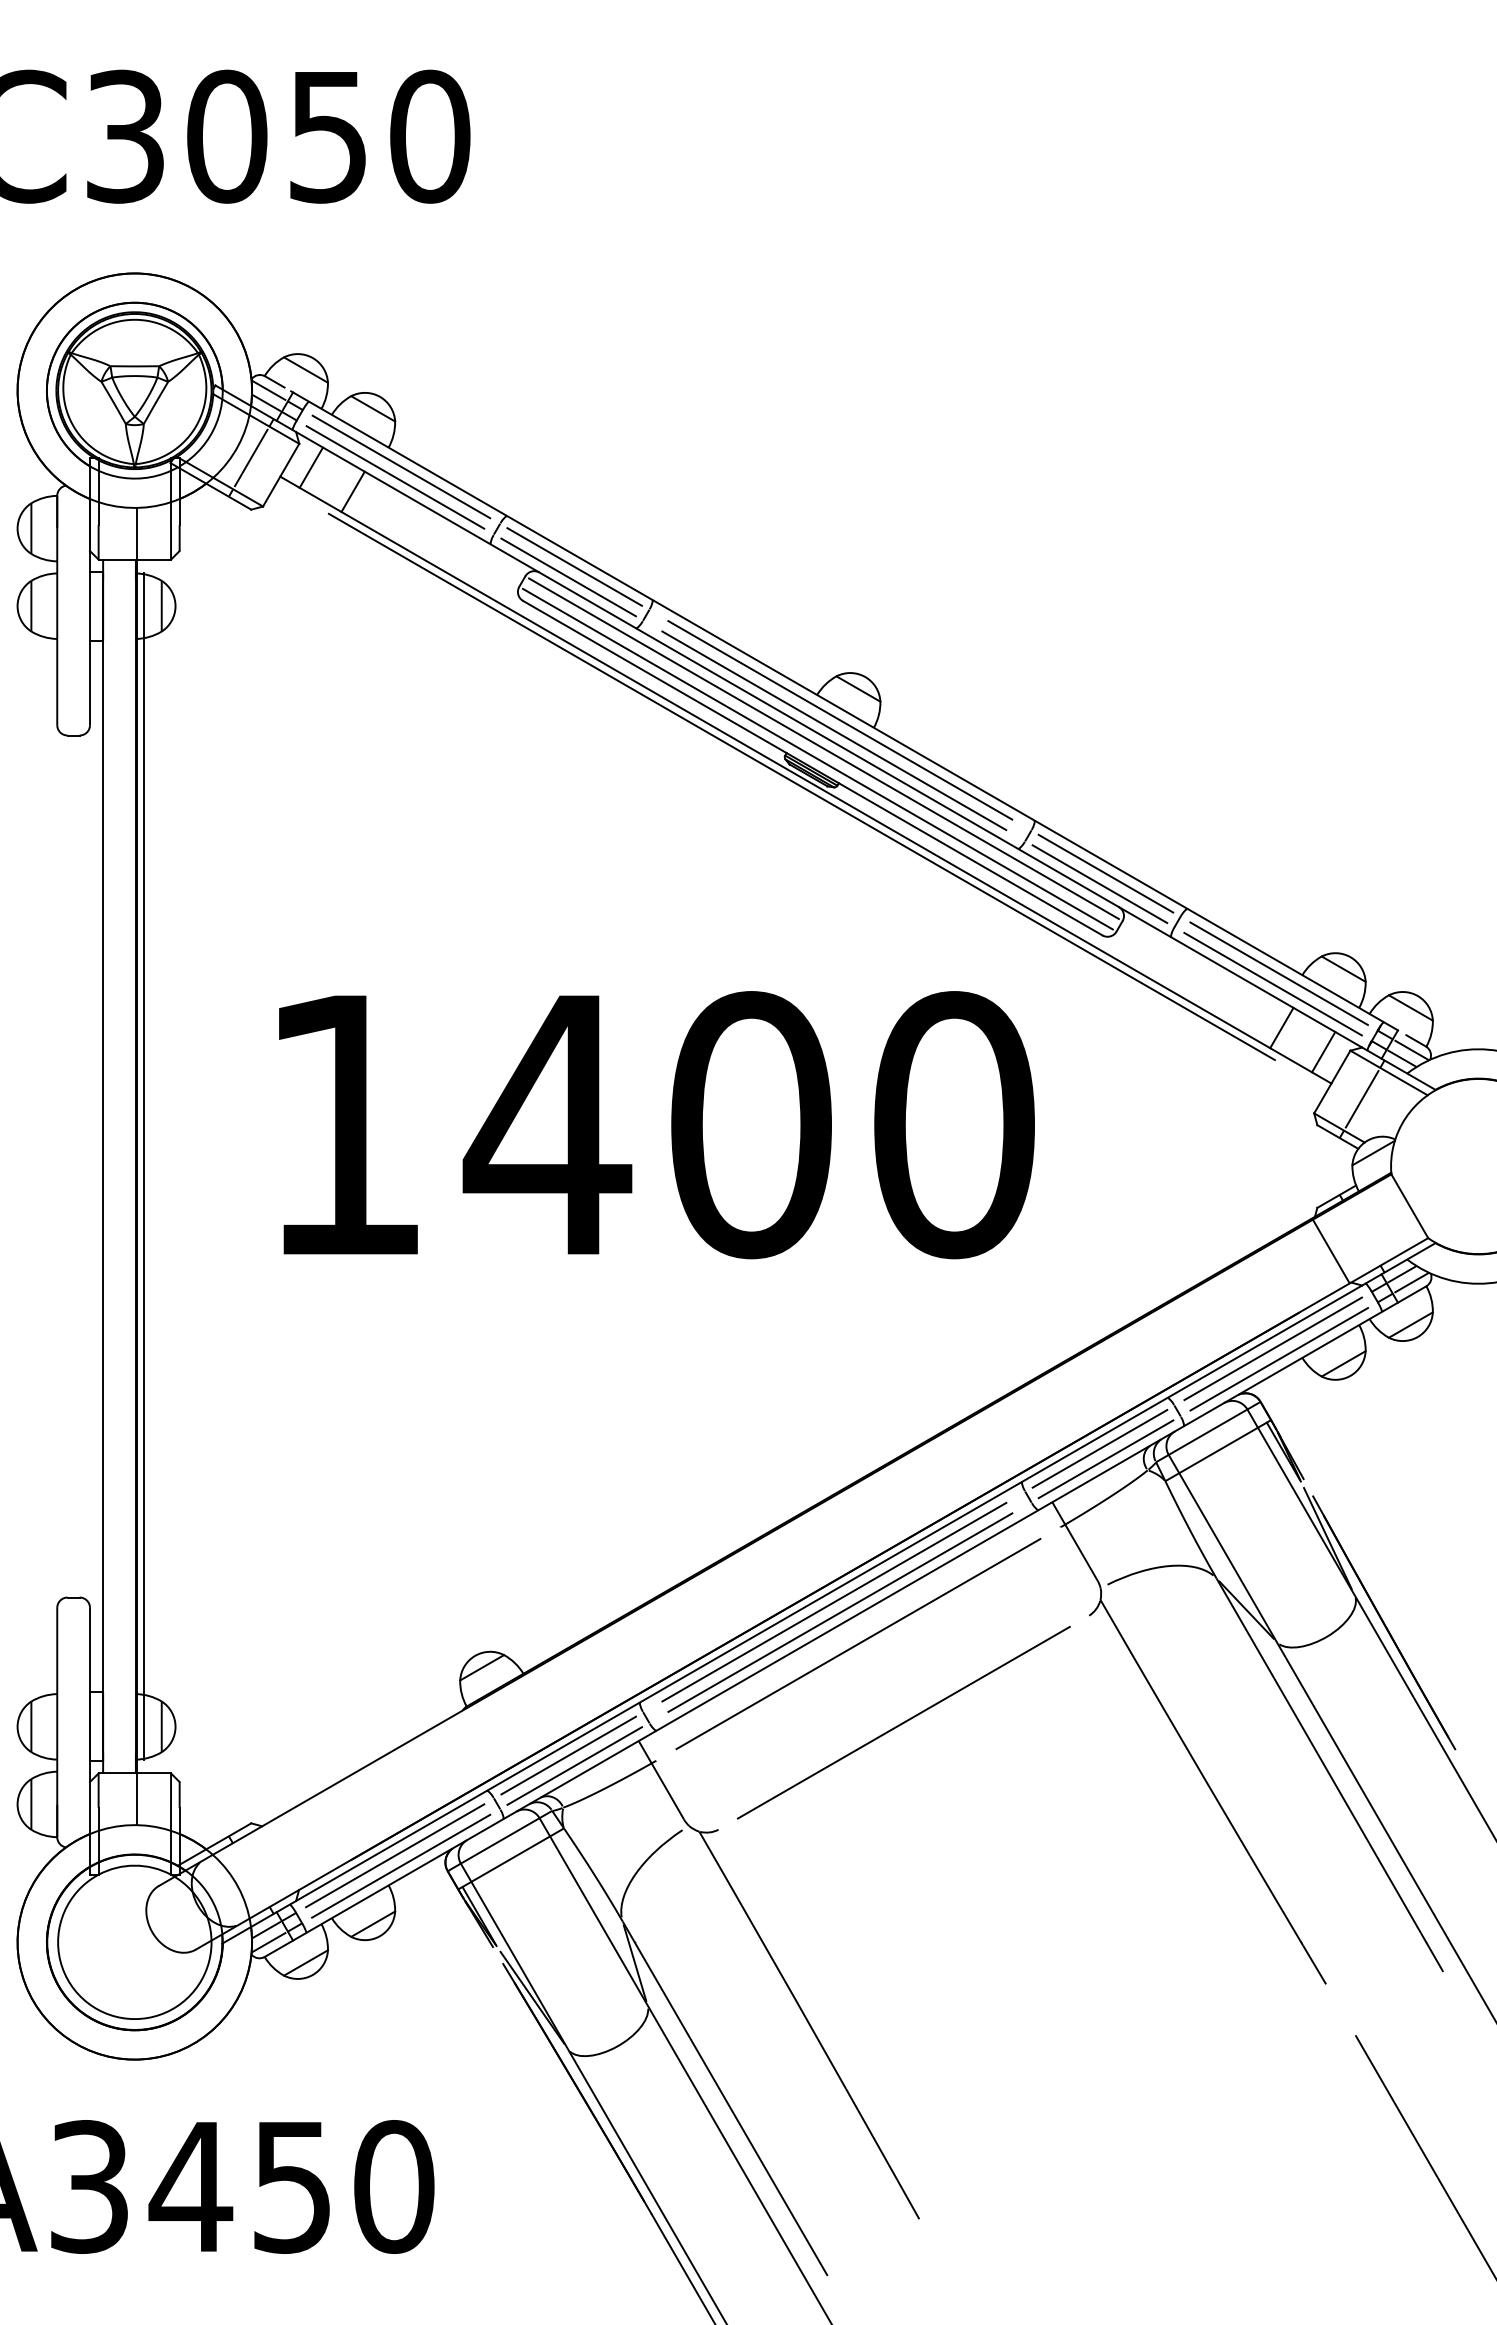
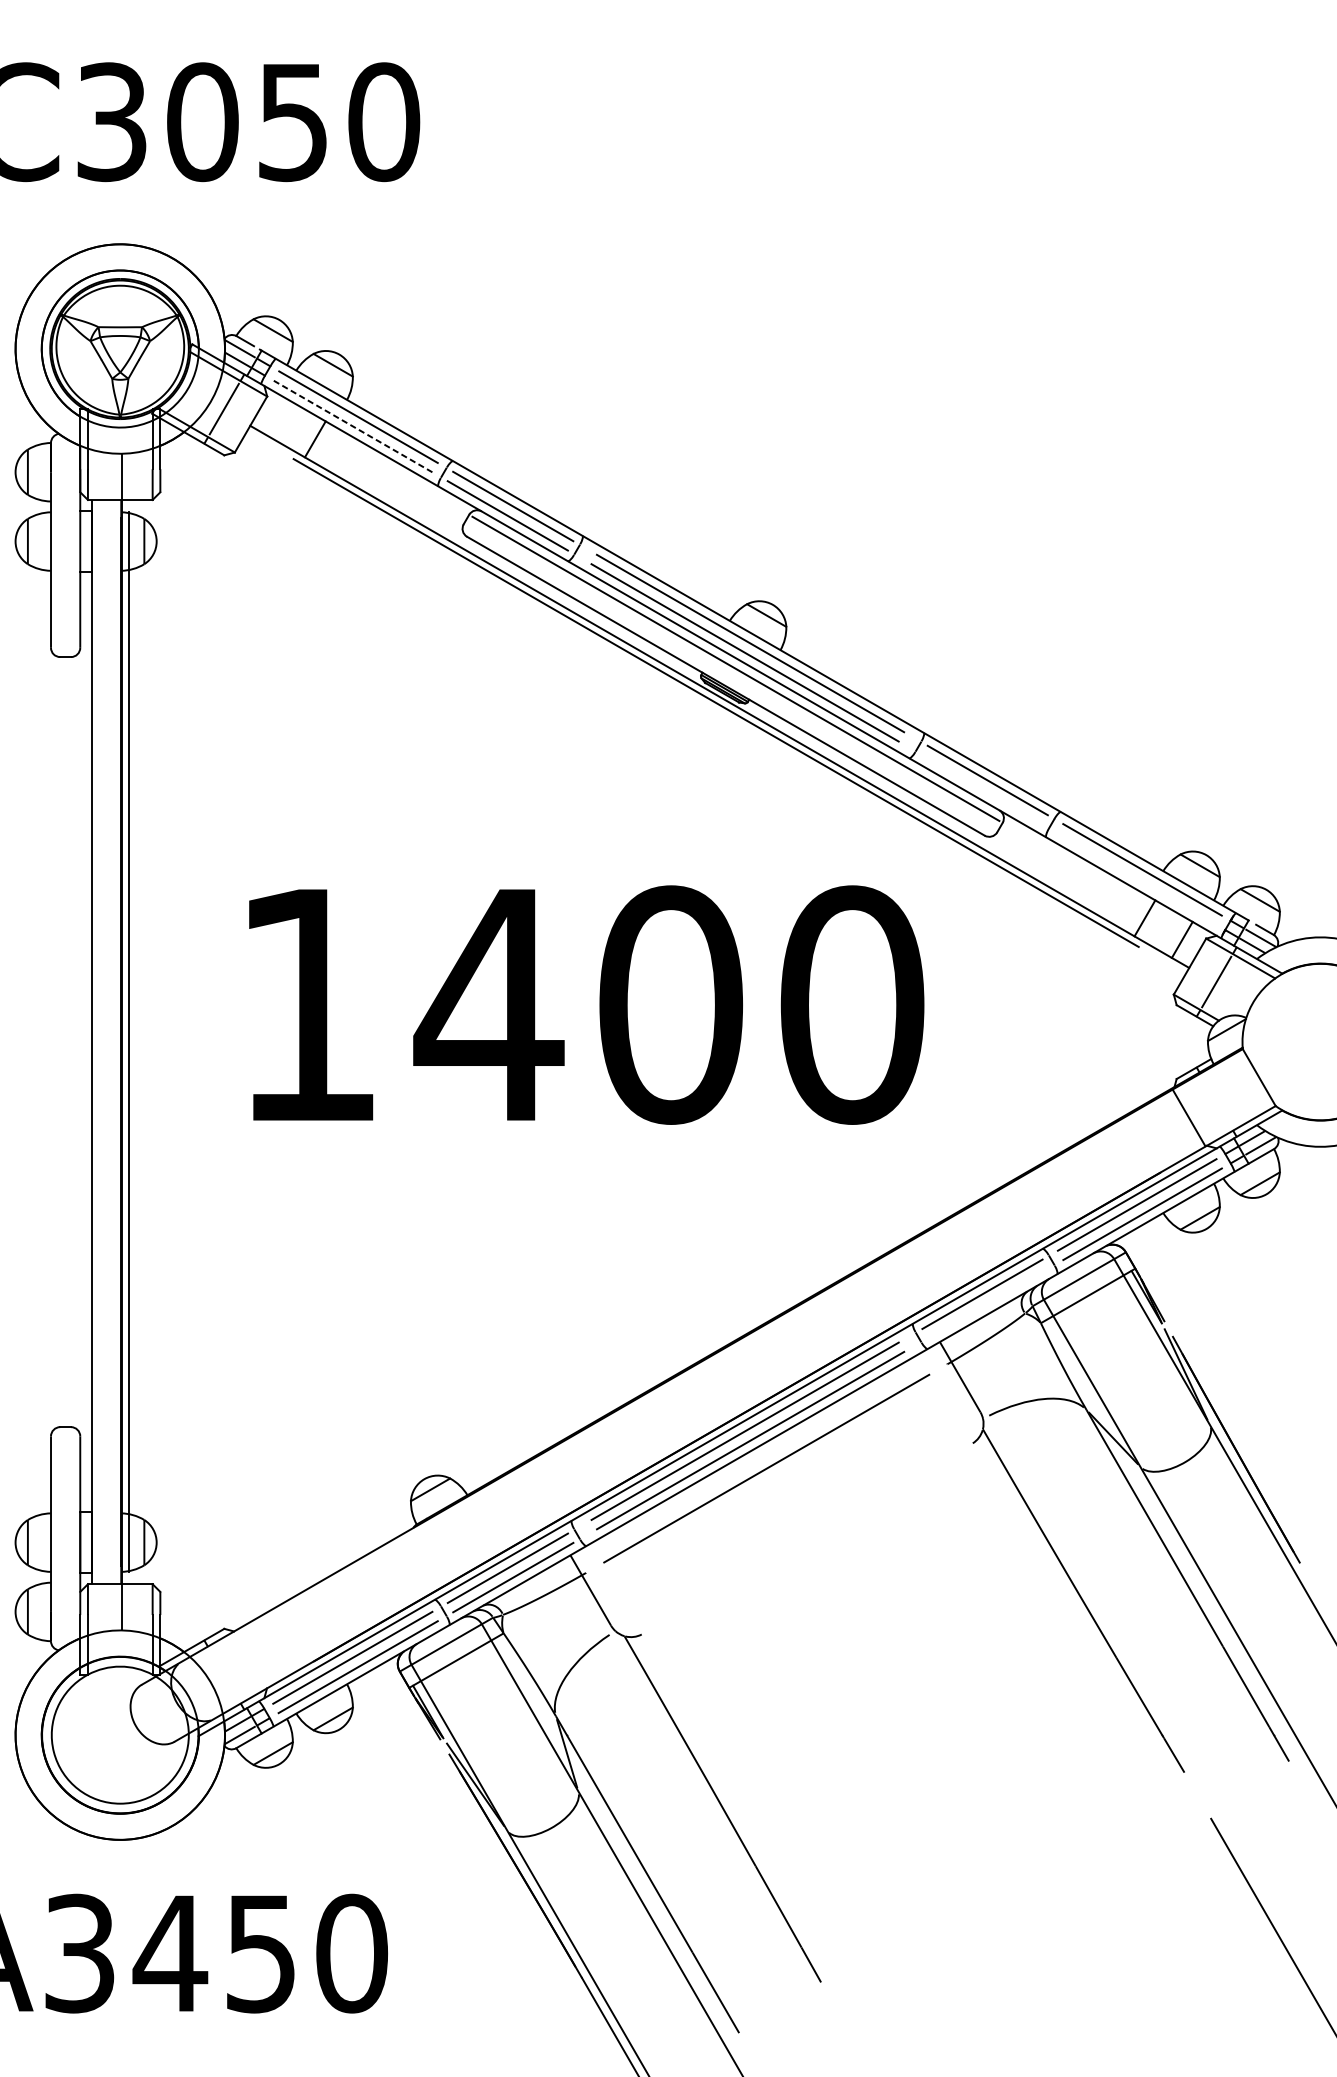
line: (310, 467) -> (277, 417), removed
line: (395, 477) -> (353, 426), solid -> dashed
line: (817, 758) -> (730, 677), removed
line: (1099, 884) -> (982, 790), removed
line: (1272, 983) -> (1136, 878), removed
line: (1105, 1459) -> (987, 1303), removed
line: (903, 1722) -> (806, 1538), removed

